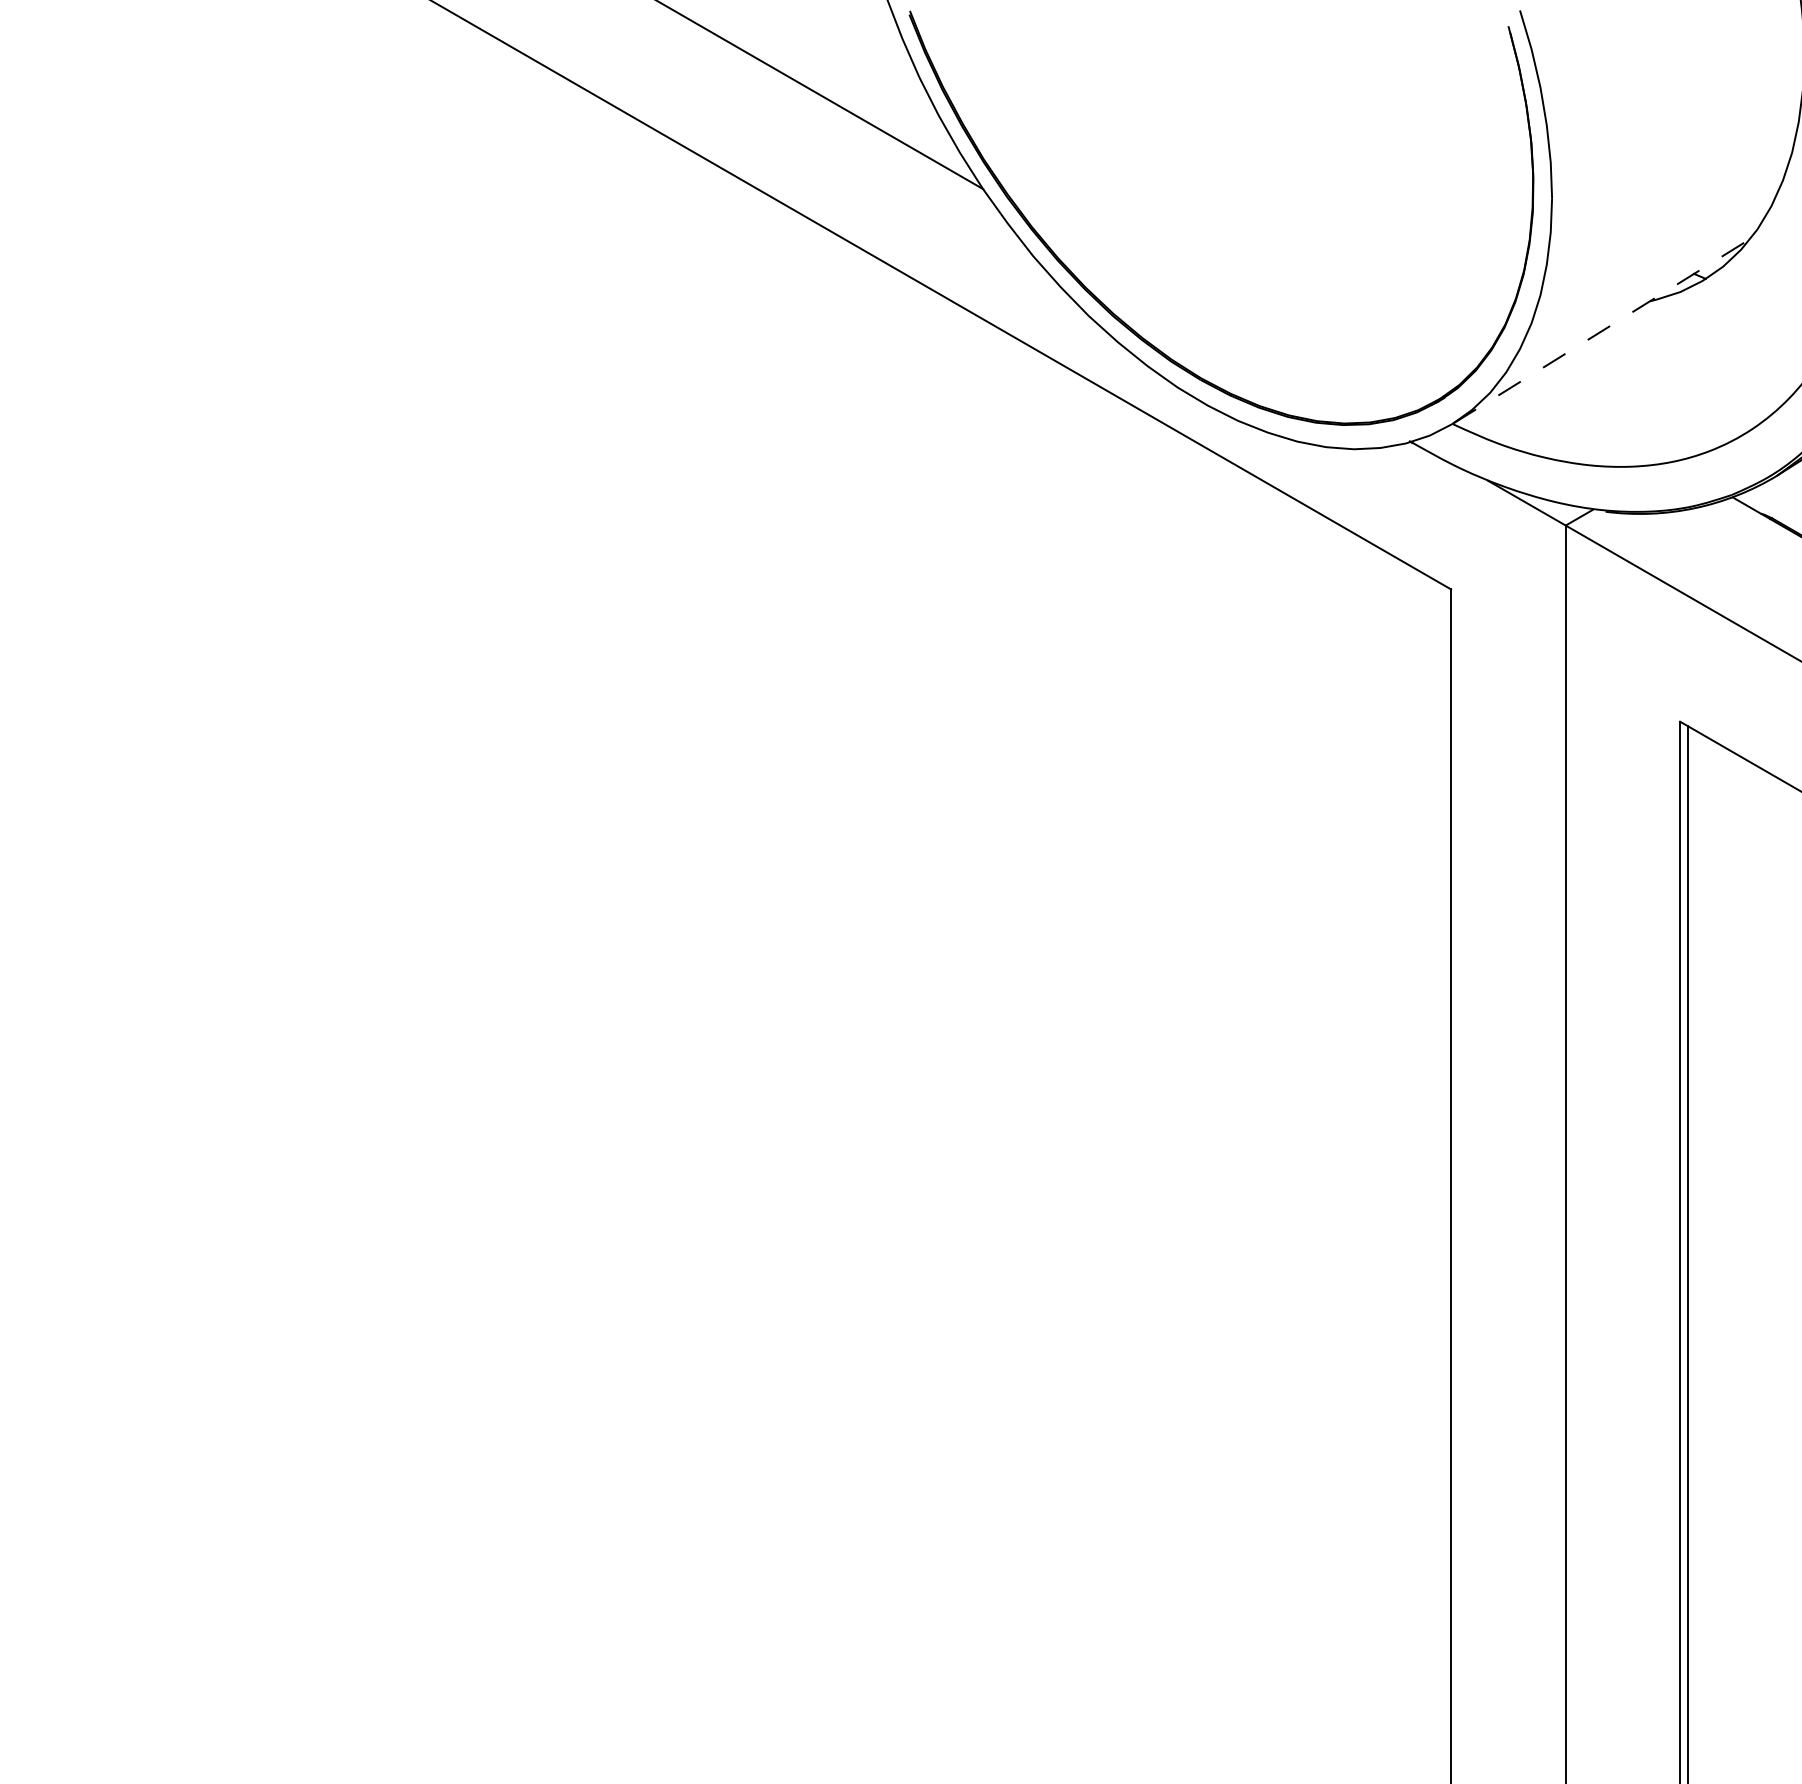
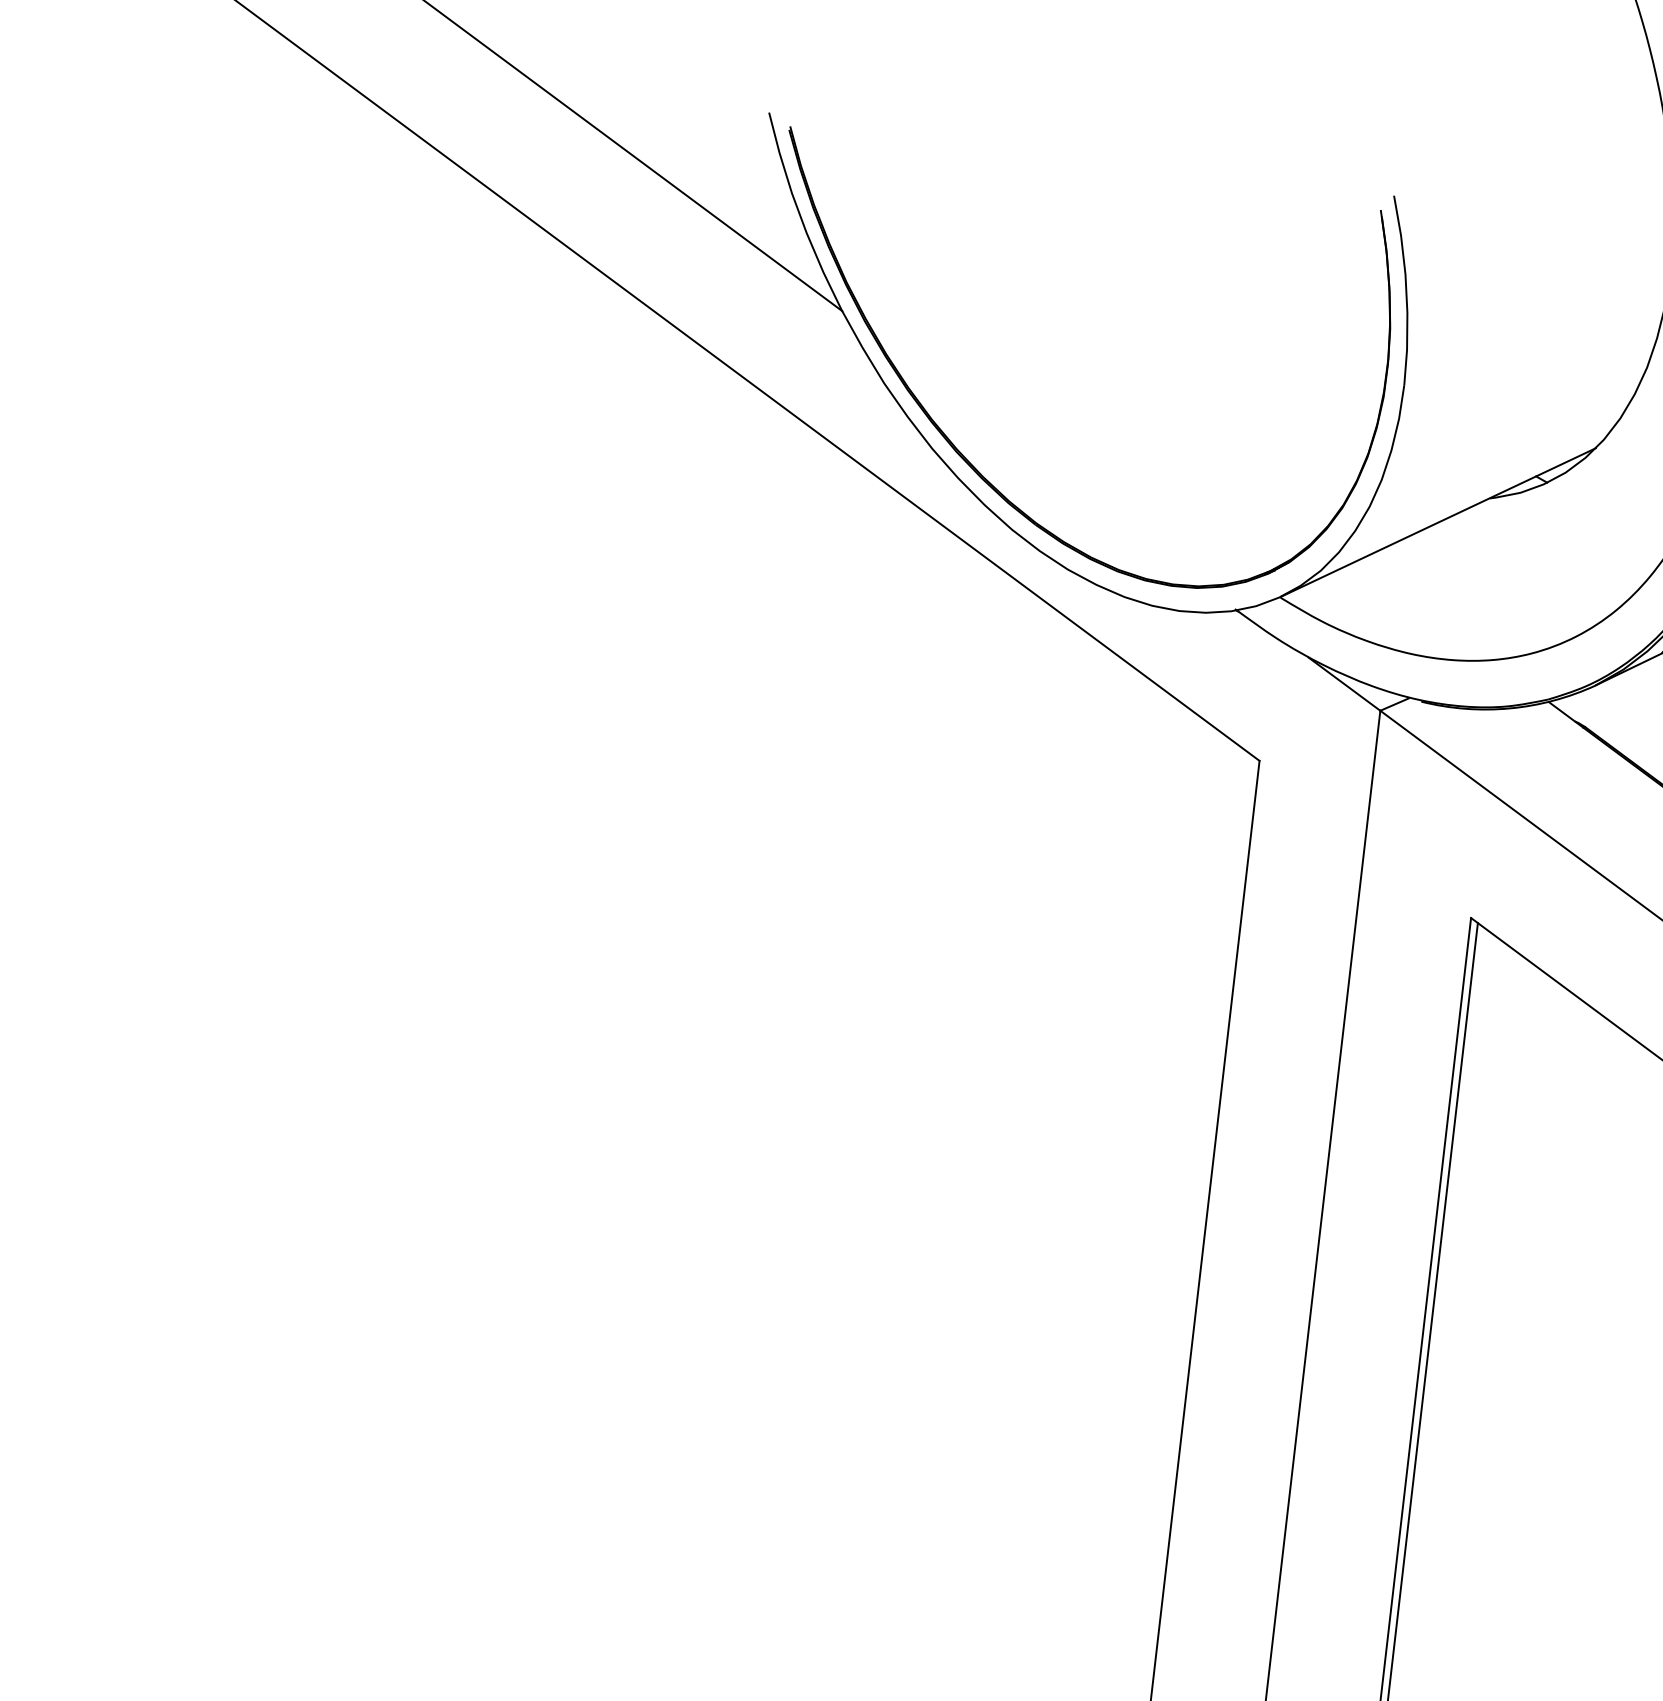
line: (1602, 331) -> (1438, 522), dashed -> solid

